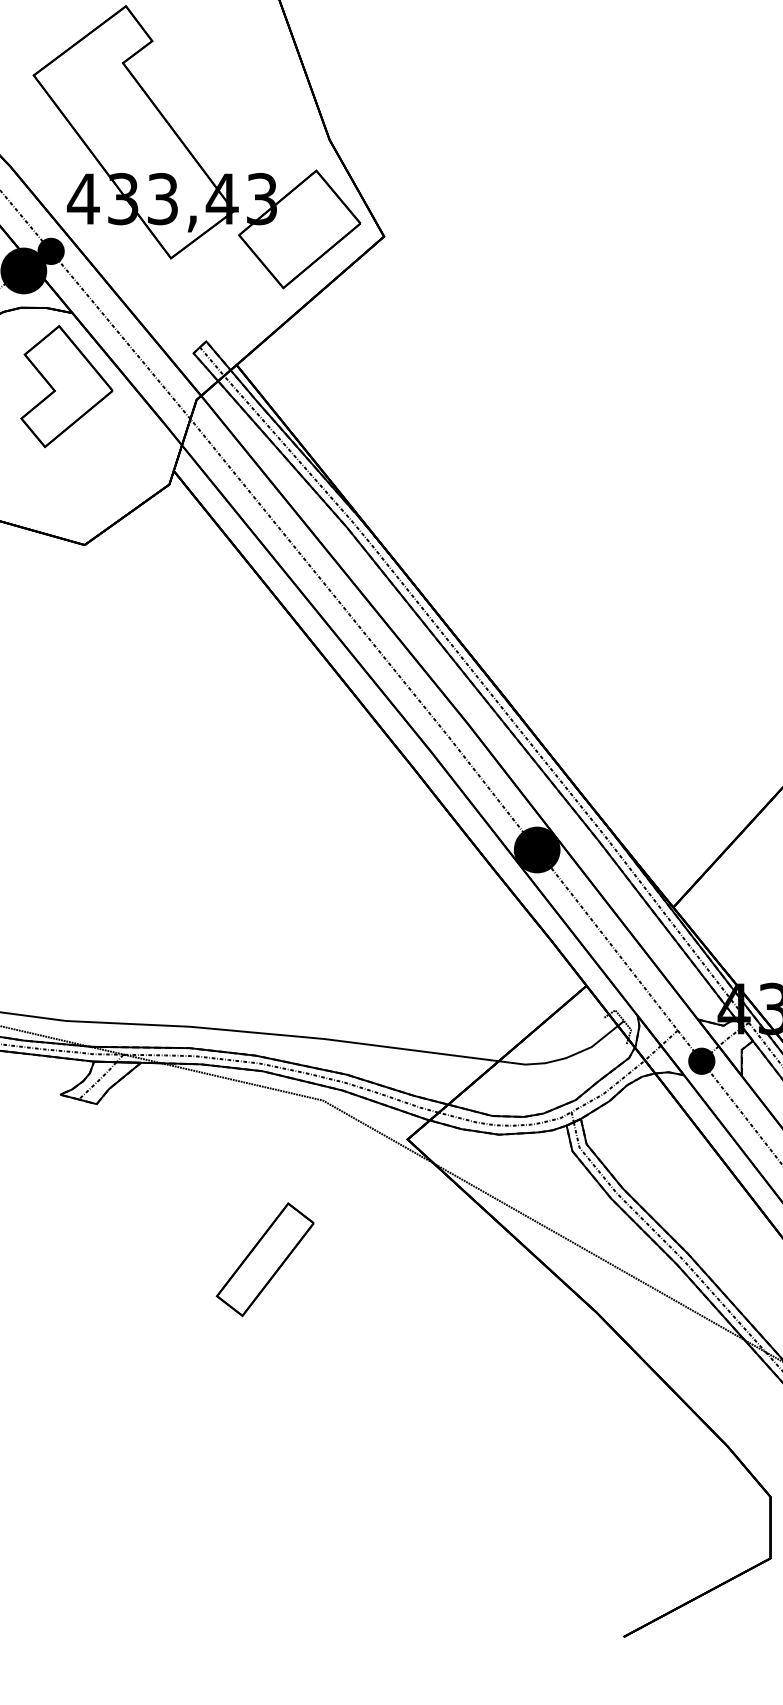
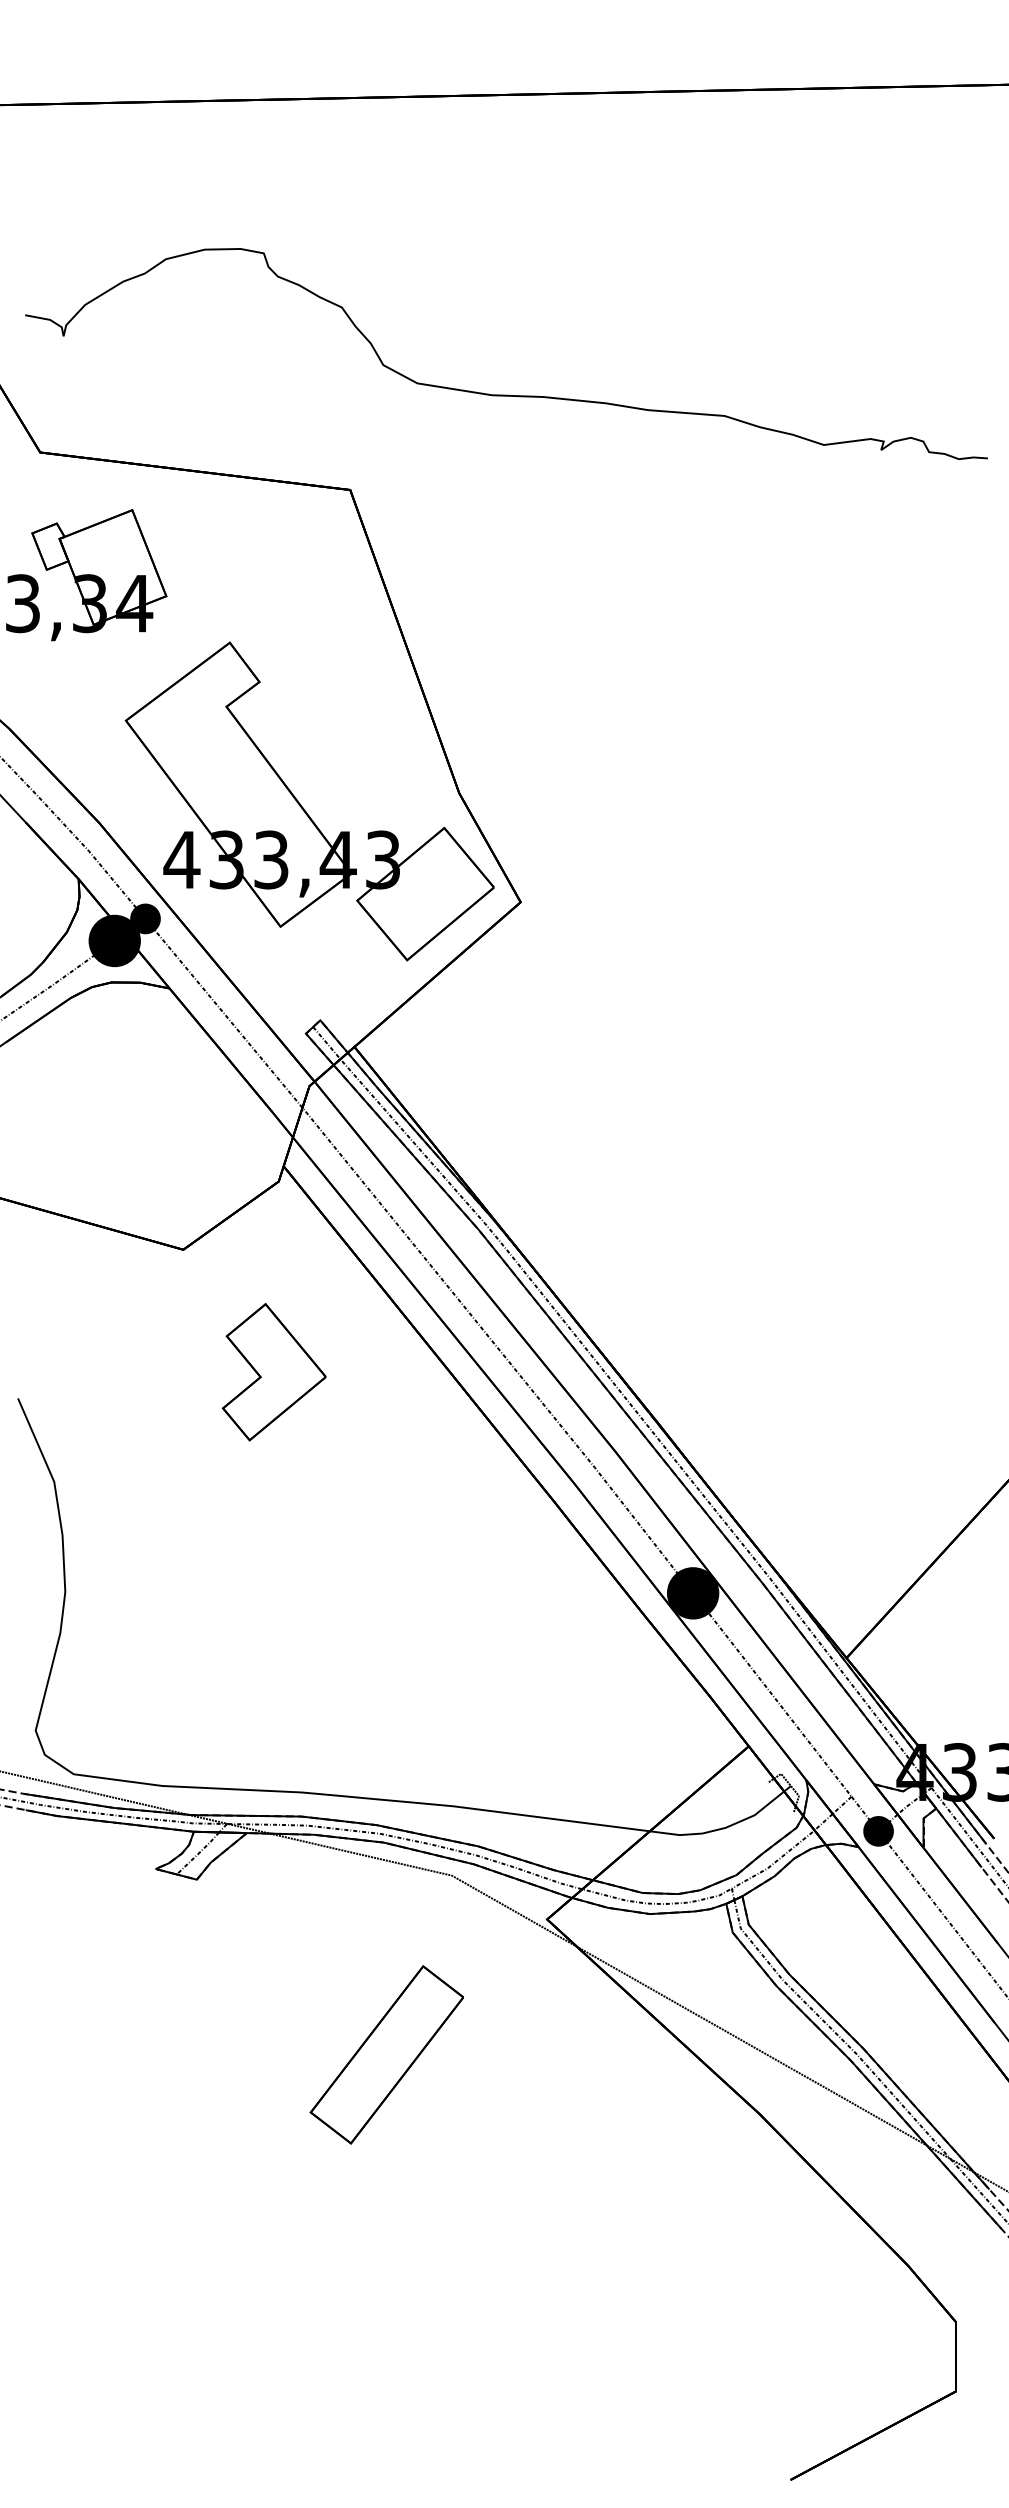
part: (66, 386) -> (273, 1372), moved
part: (265, 1259) -> (386, 2054), size x1.4

